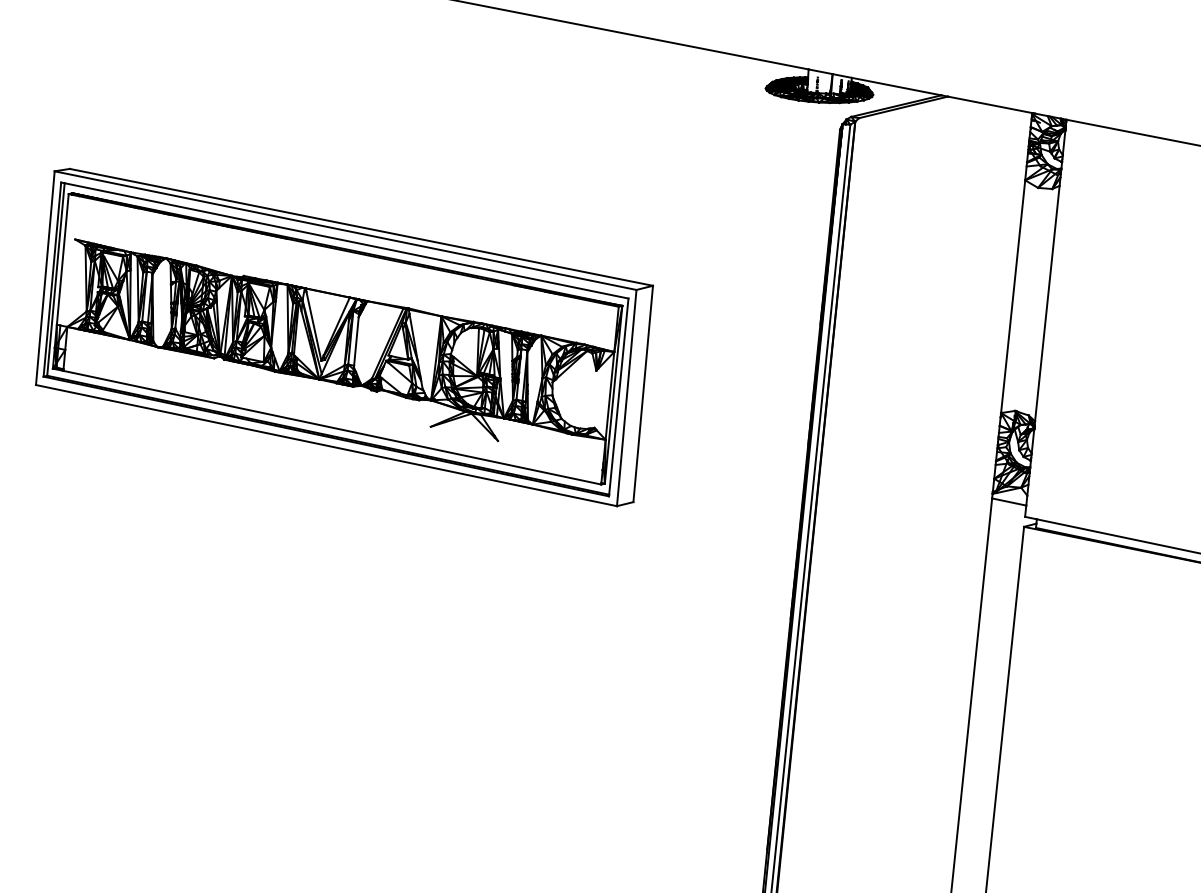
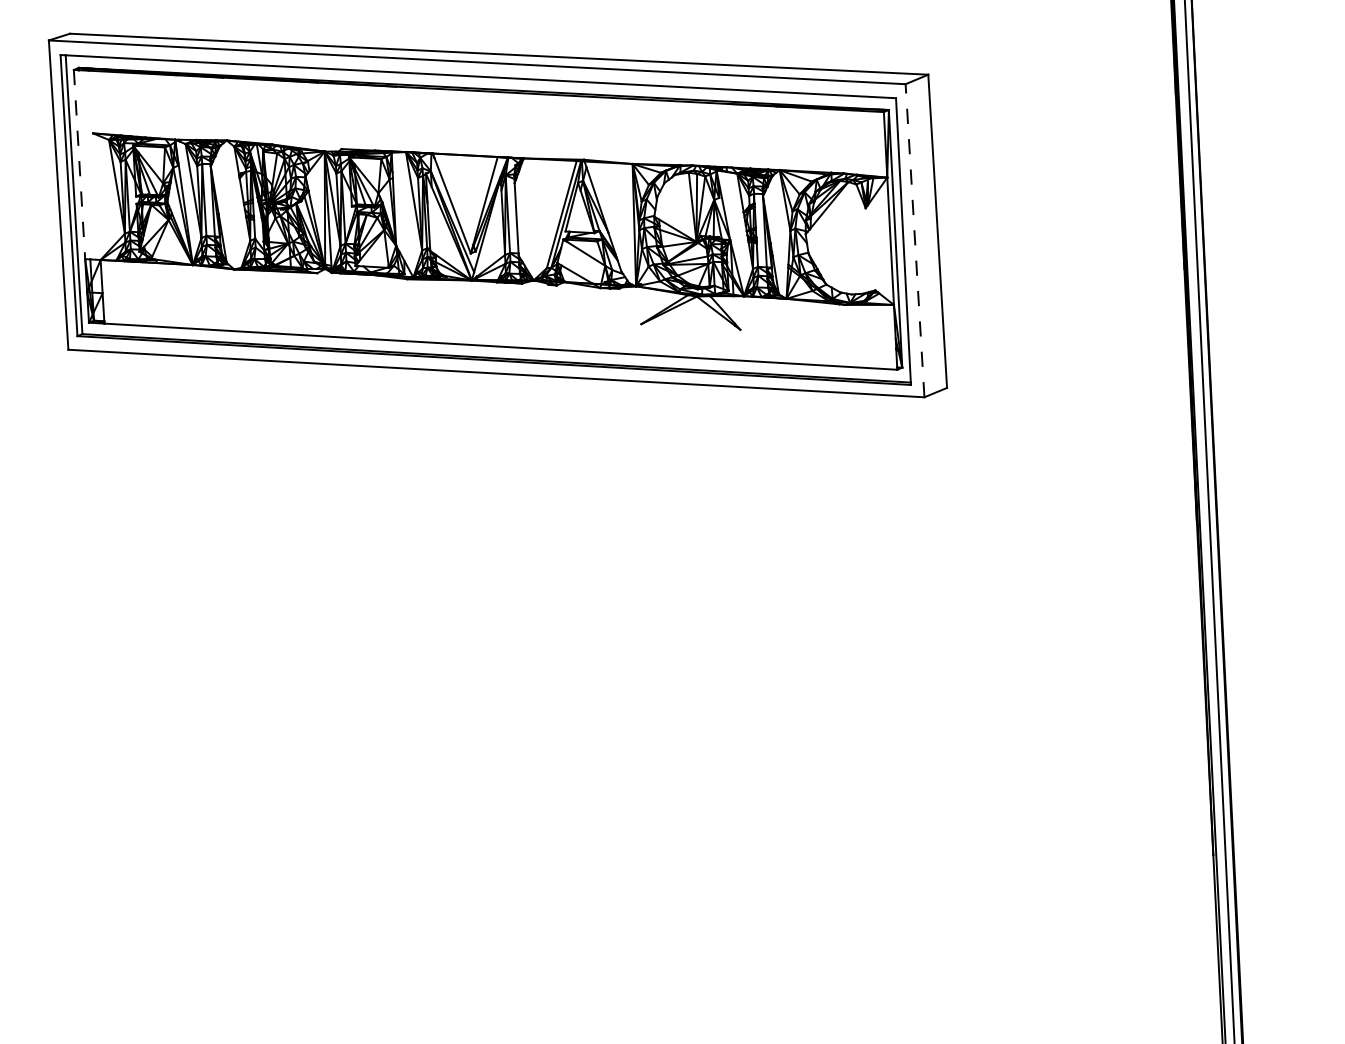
line: (62, 259) -> (79, 164), solid -> dashed
line: (626, 398) -> (914, 241), solid -> dashed

